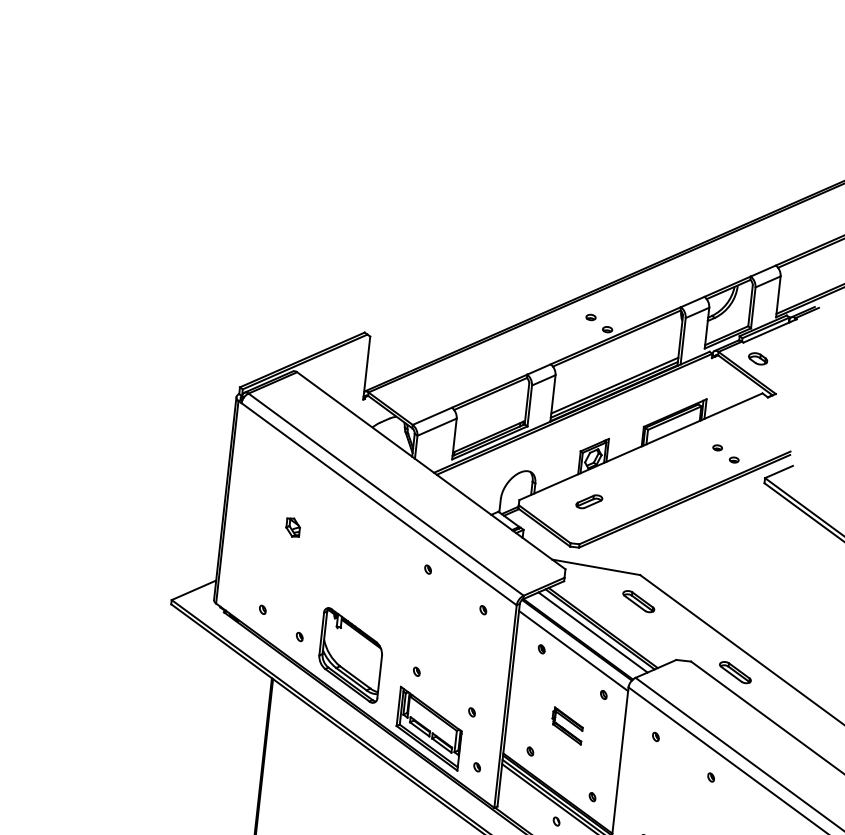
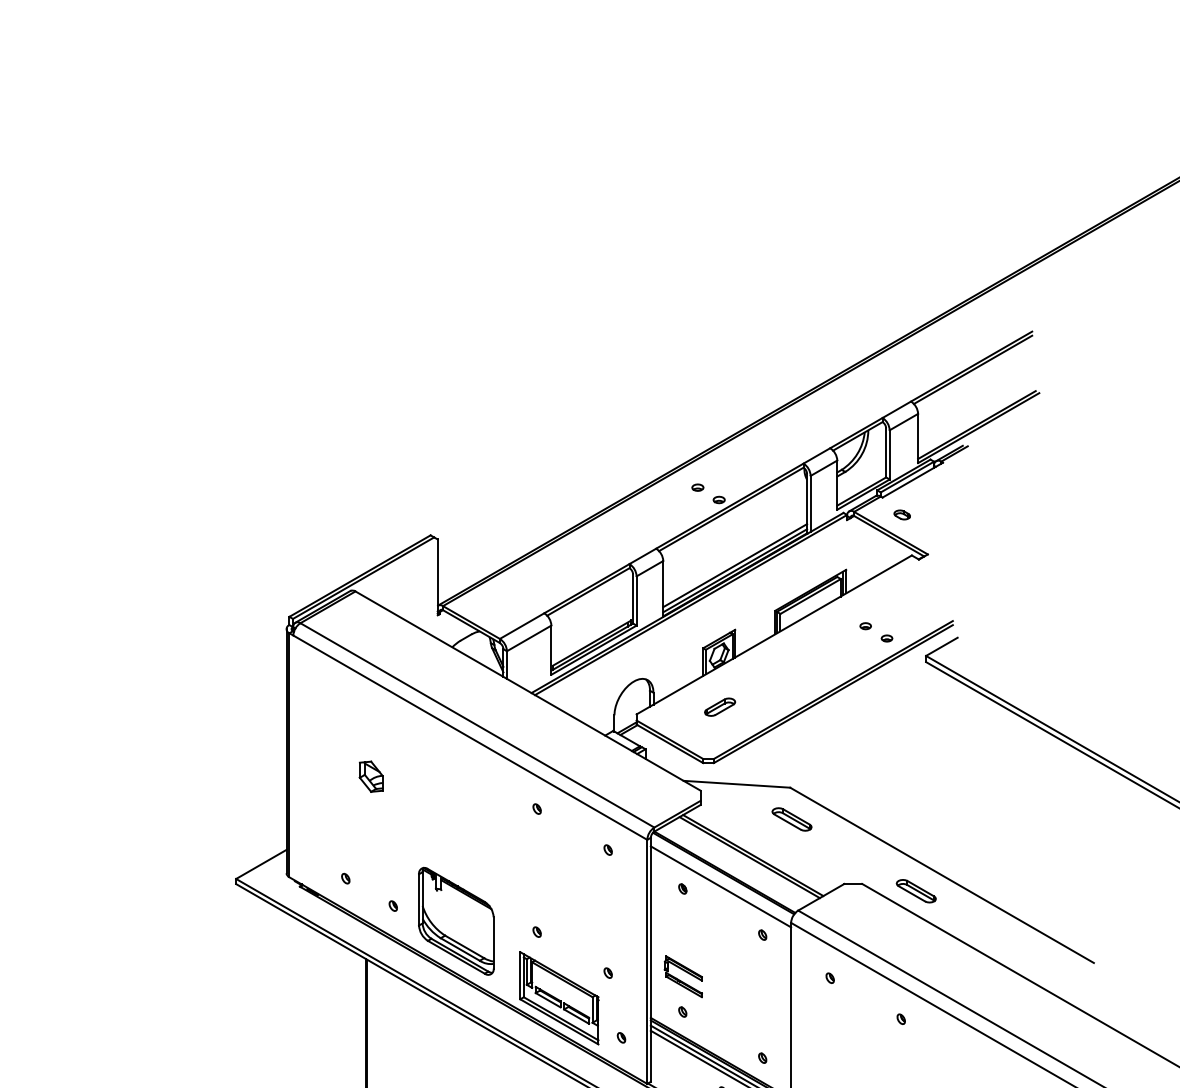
part: (758, 358) -> (902, 514), size x0.7
part: (292, 527) -> (370, 776), size x1.4
line: (592, 631) -> (741, 861), removed
part: (566, 725) -> (682, 976), moved

